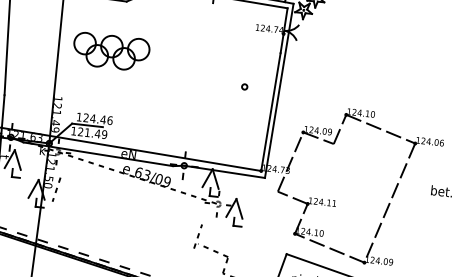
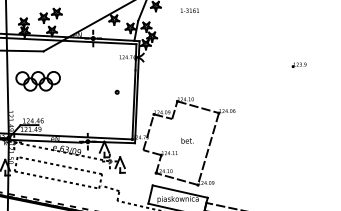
text: (441, 190) -> (187, 140), moved
line: (130, 200) -> (59, 165), added
line: (122, 224) -> (56, 179), added

